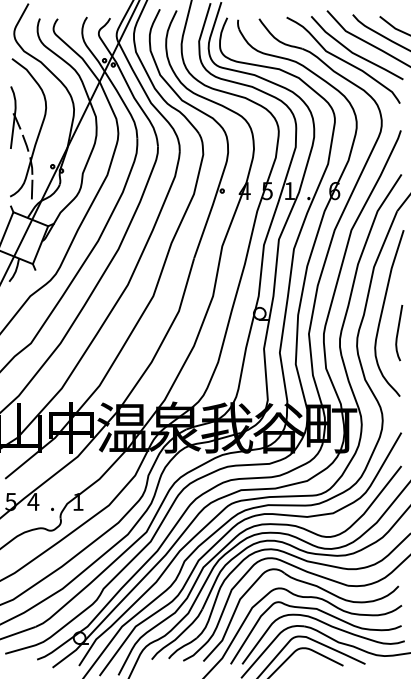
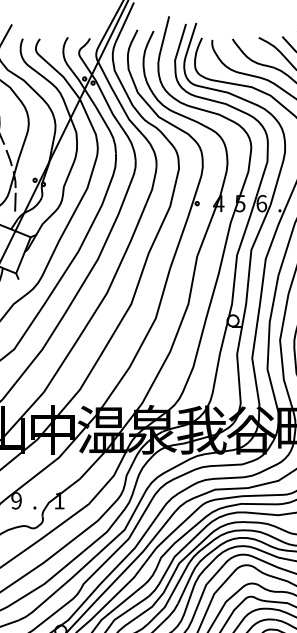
text: (289, 191) -> (261, 204), 1 -> 6
text: (33, 501) -> (16, 500), 4 -> 9

